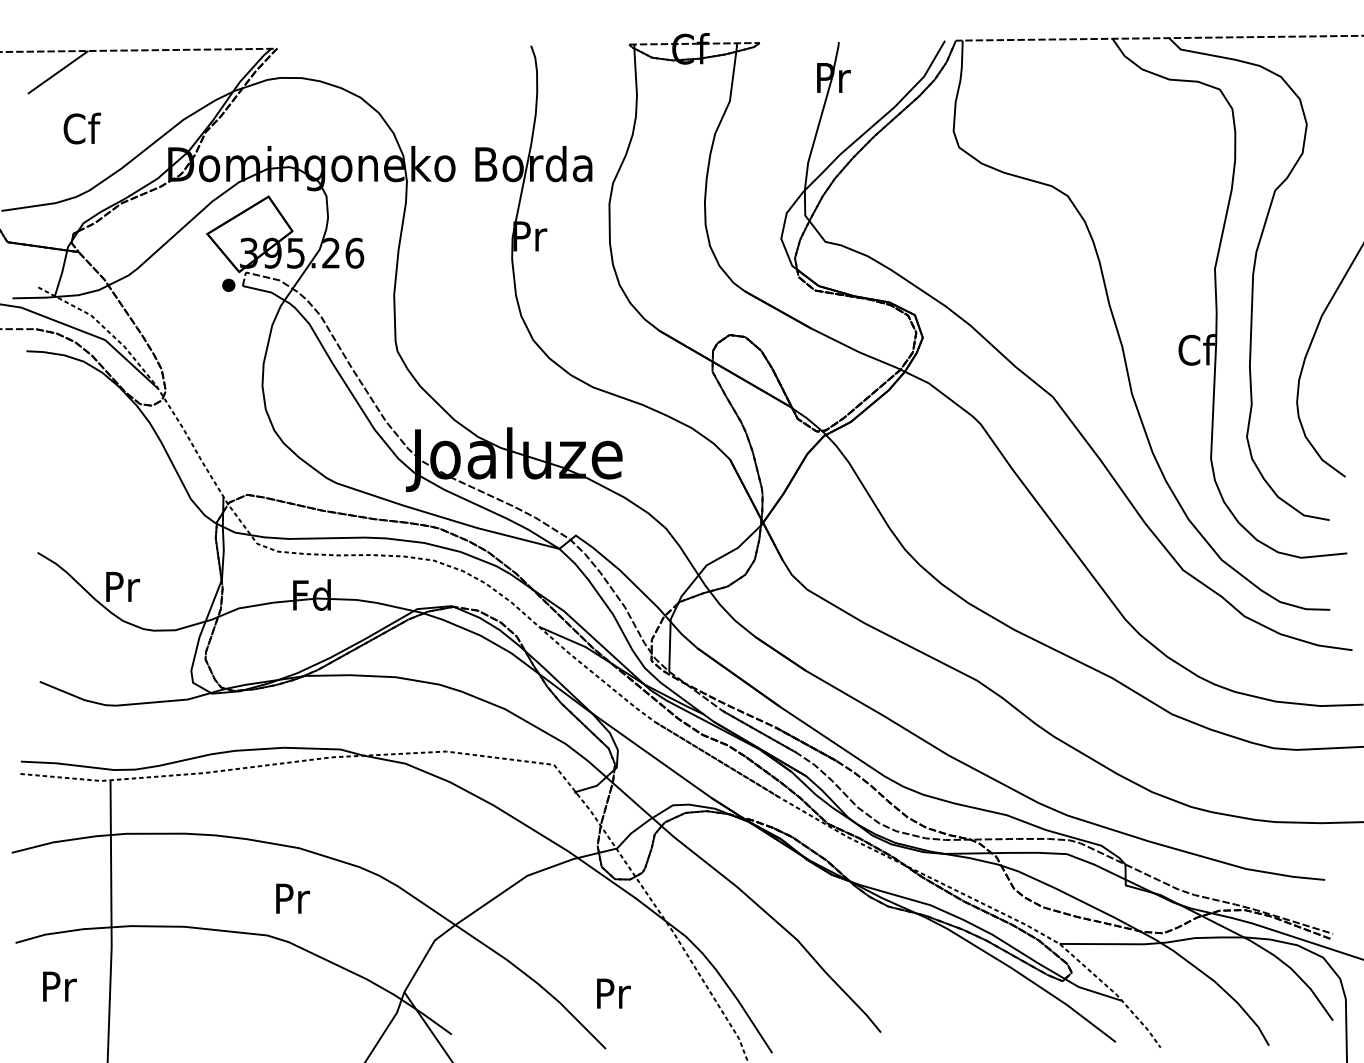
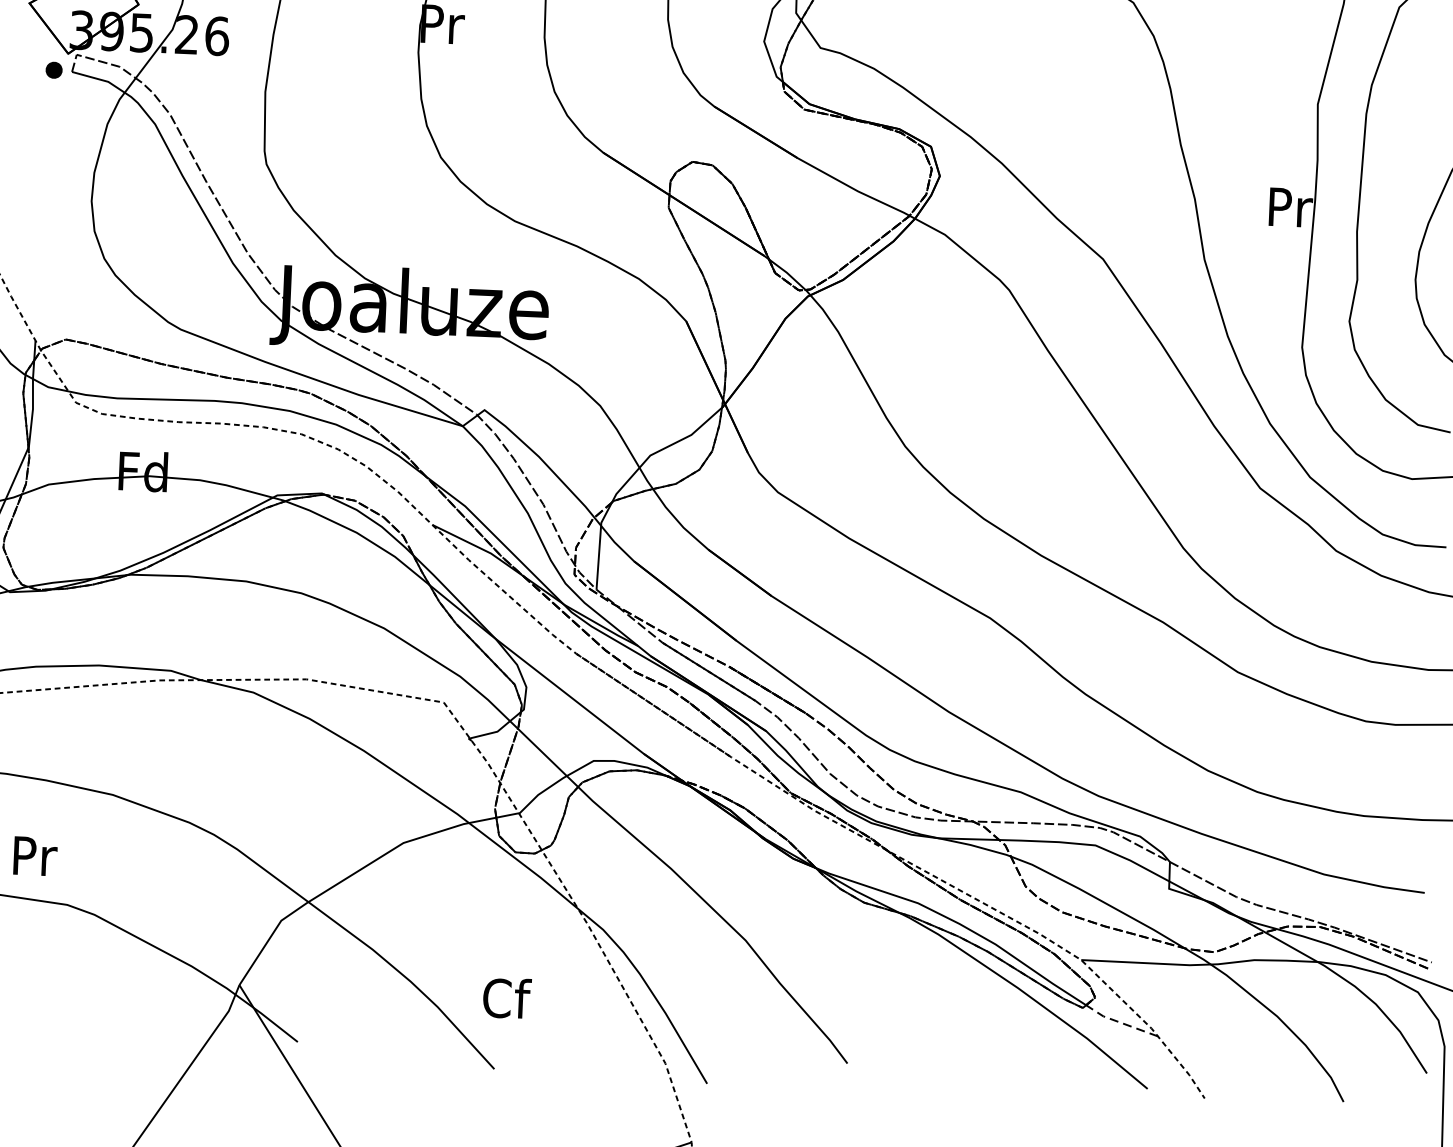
text: (1196, 349) -> (1289, 206), Cf -> Pr
text: (292, 898) -> (34, 856), moved
line: (1092, 991) -> (1120, 1022), solid -> dashed
text: (613, 993) -> (507, 998), Pr -> Cf

